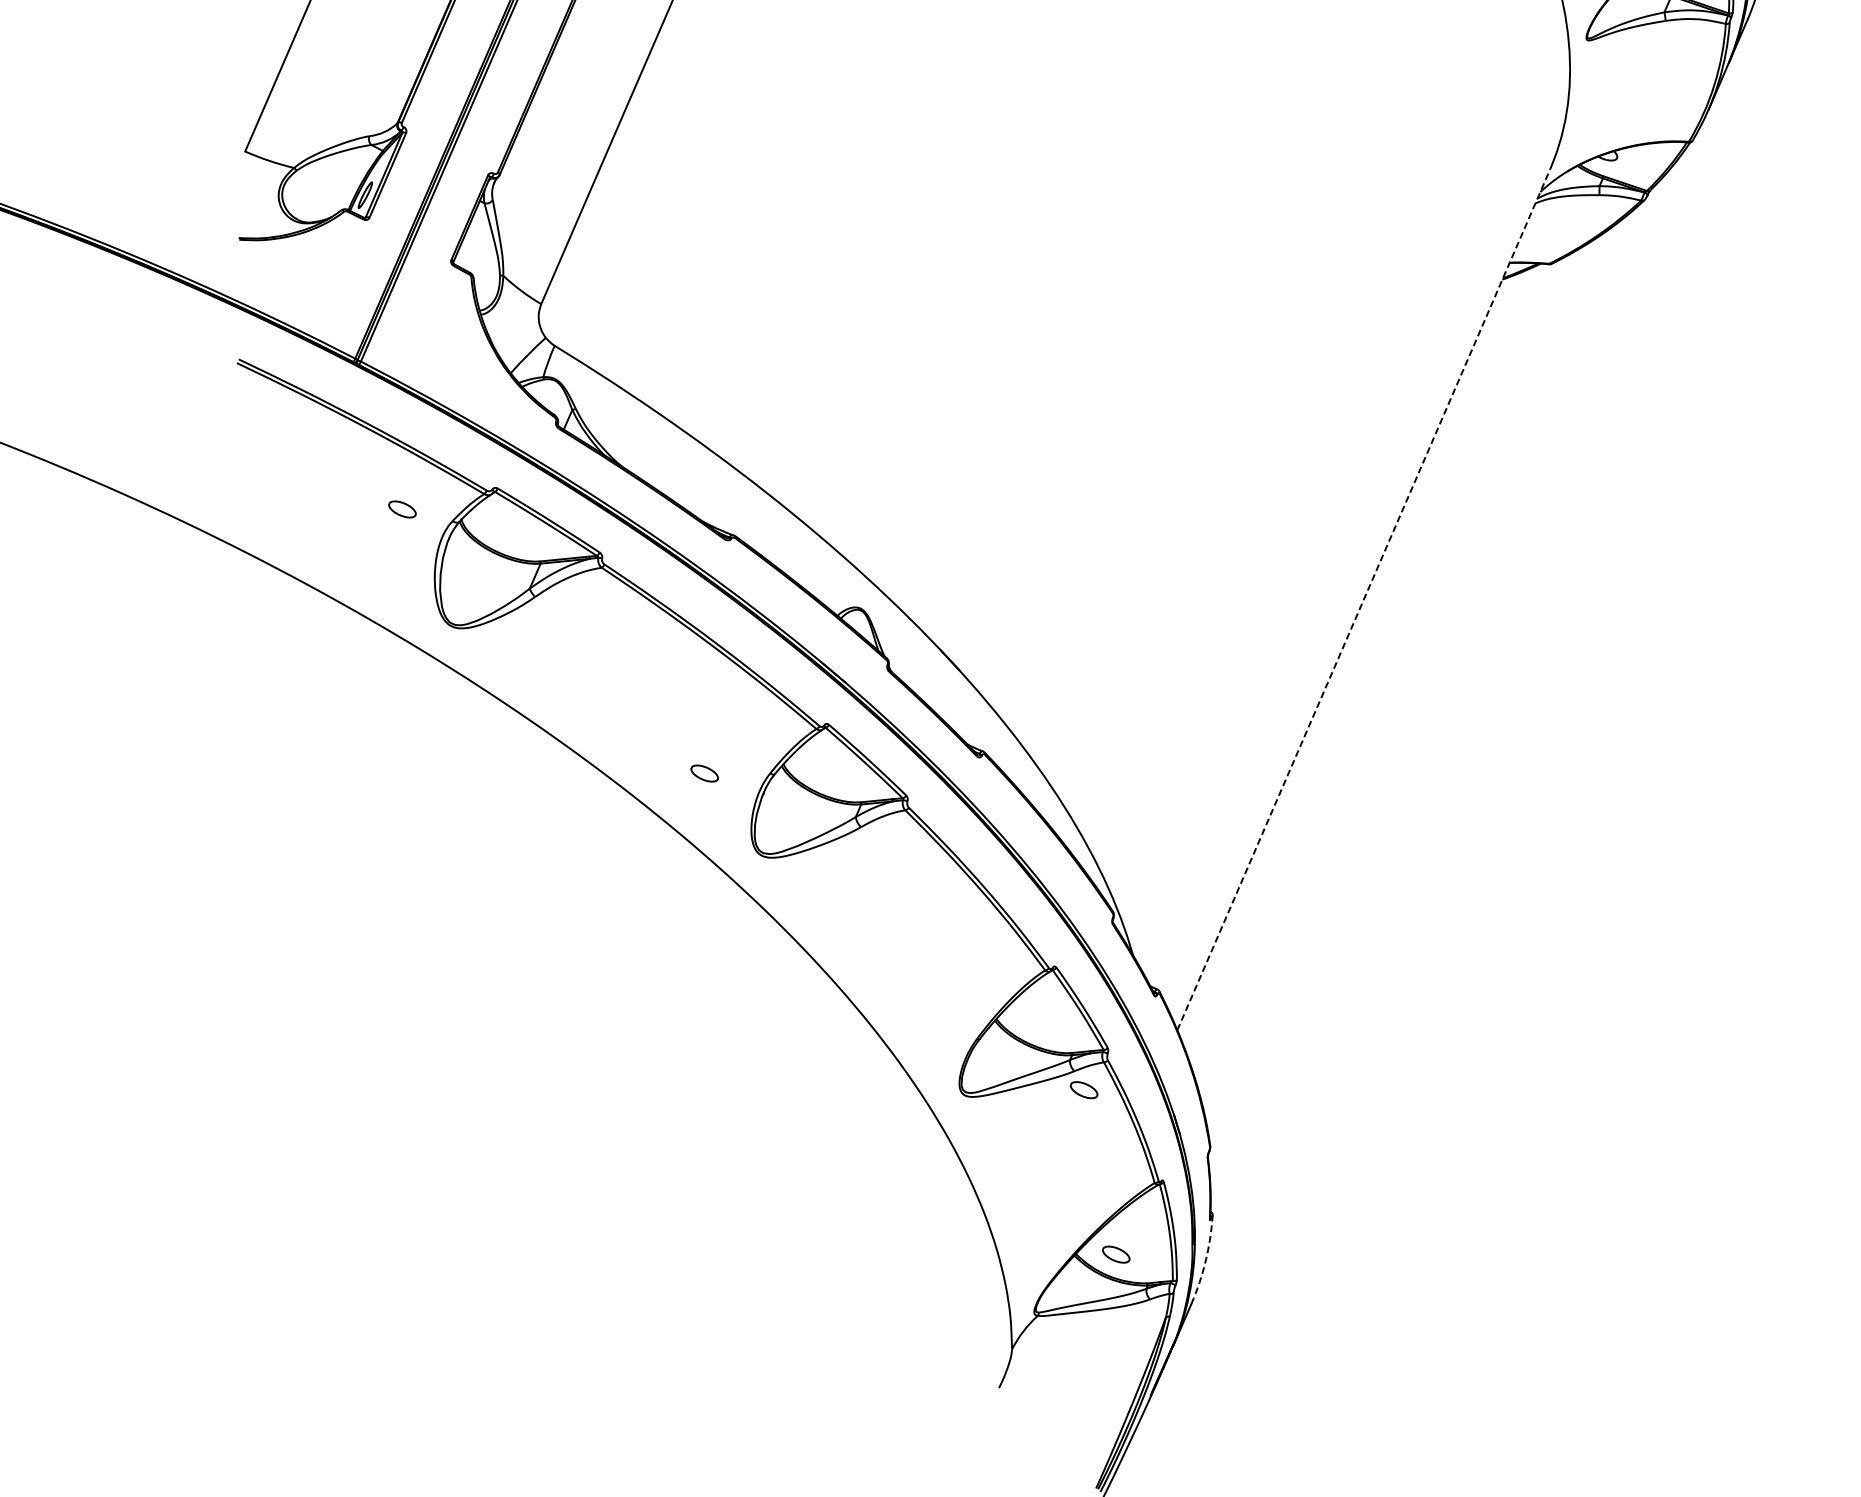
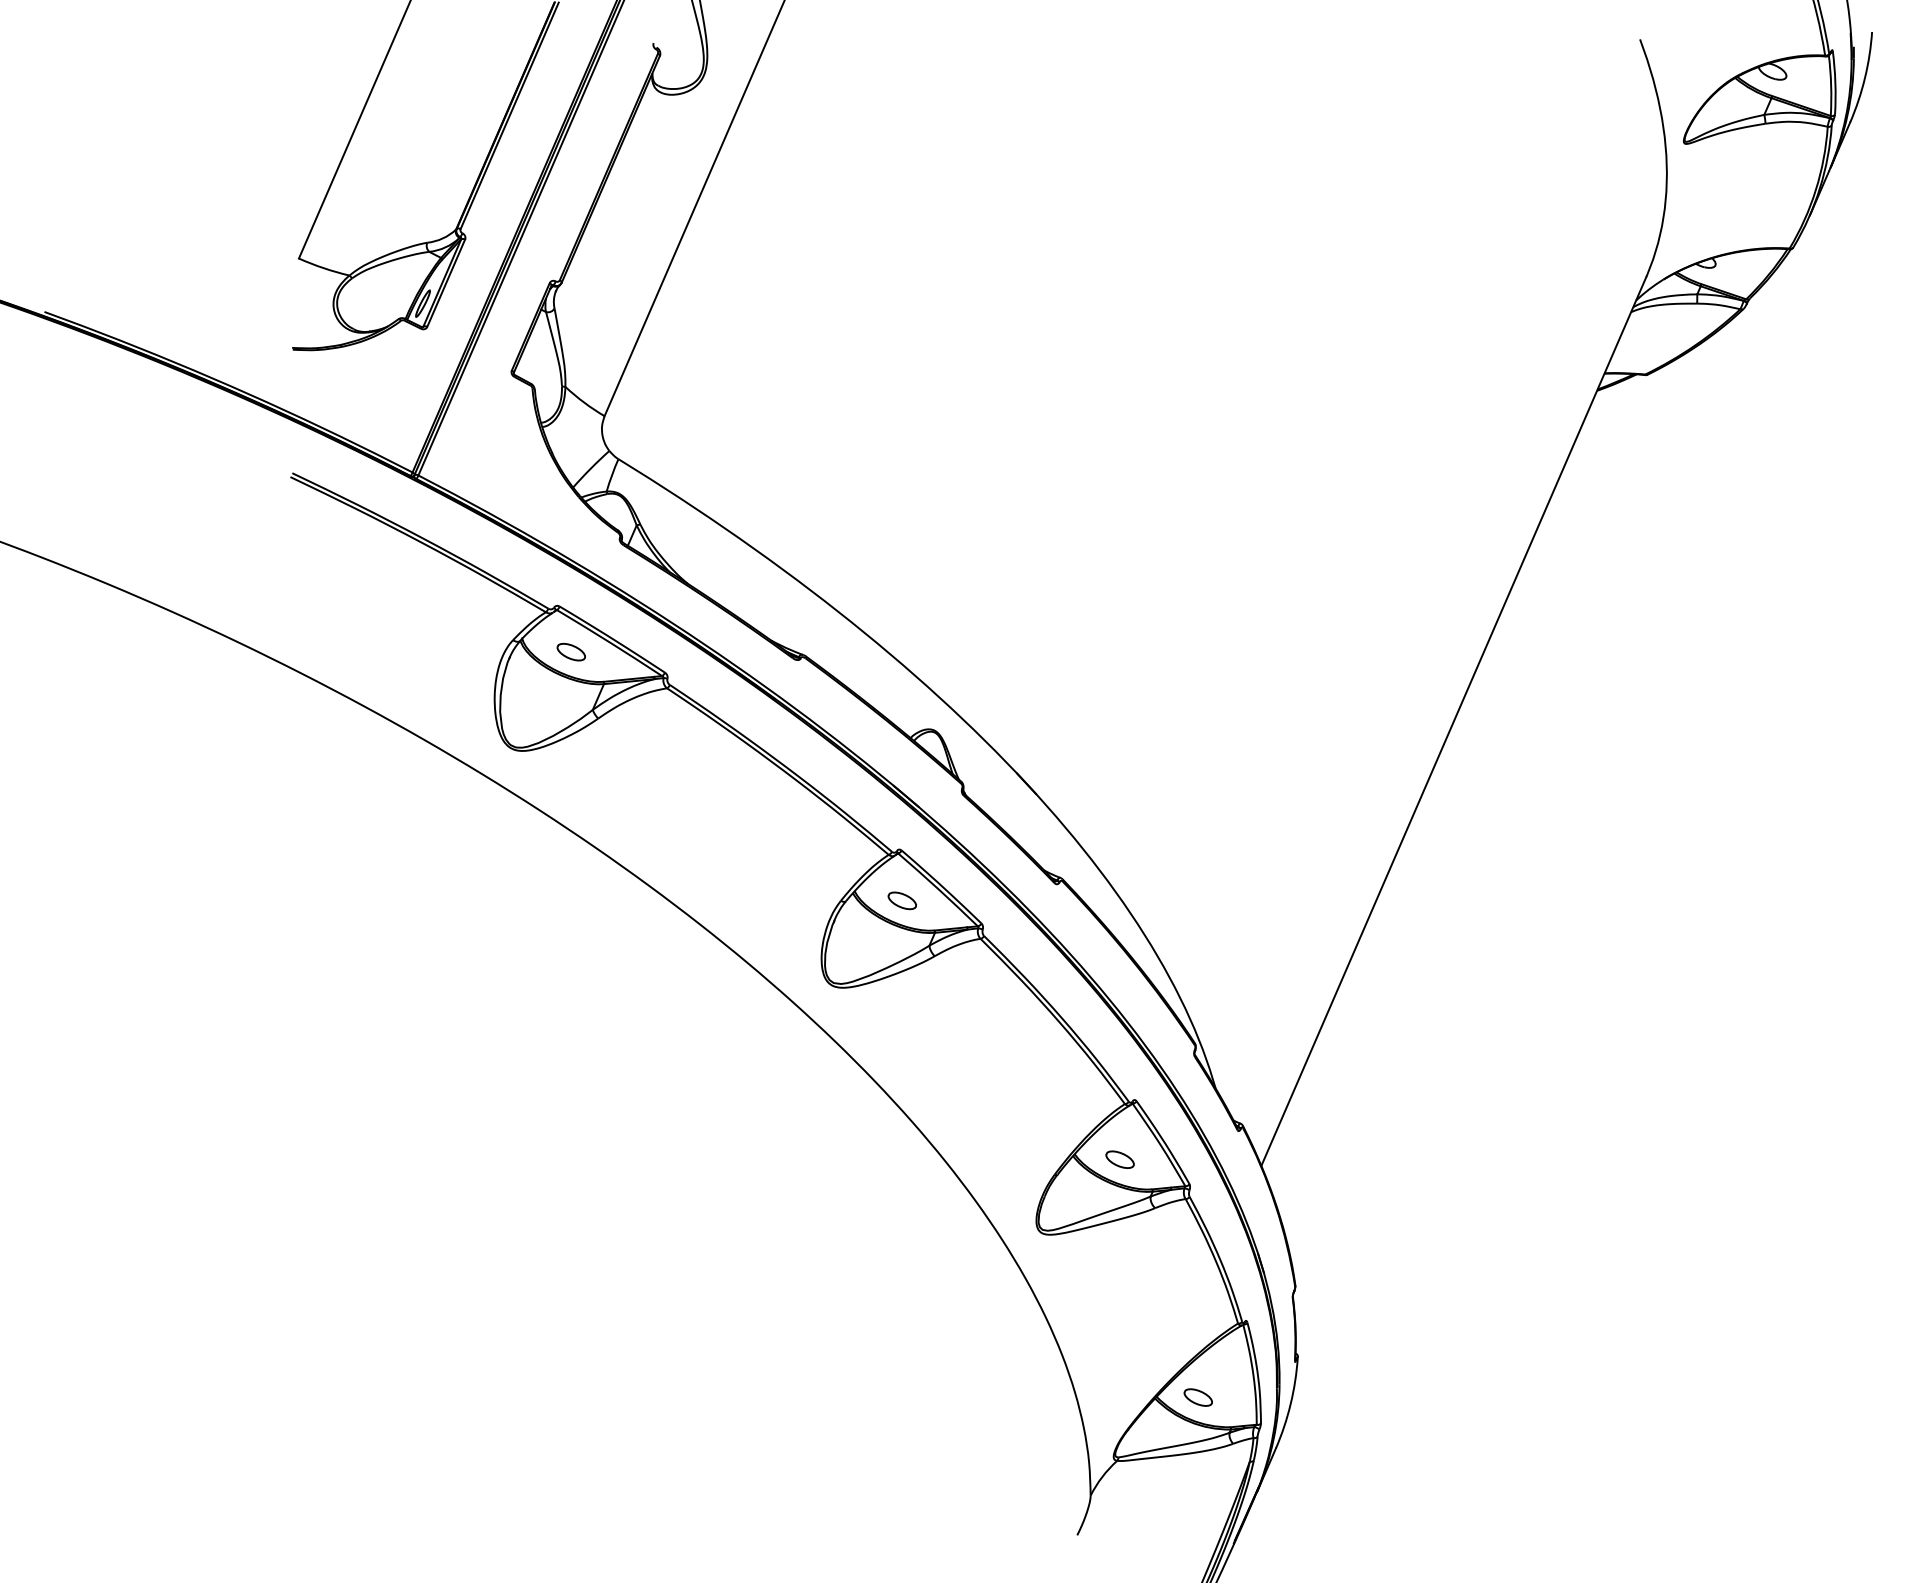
part: (401, 508) -> (570, 651), moved
line: (1364, 599) -> (1454, 721), dashed -> solid
part: (703, 773) -> (901, 900), moved
part: (1083, 1089) -> (1119, 1159), moved
arc: (1205, 1261) -> (1290, 1404), dashed -> solid

